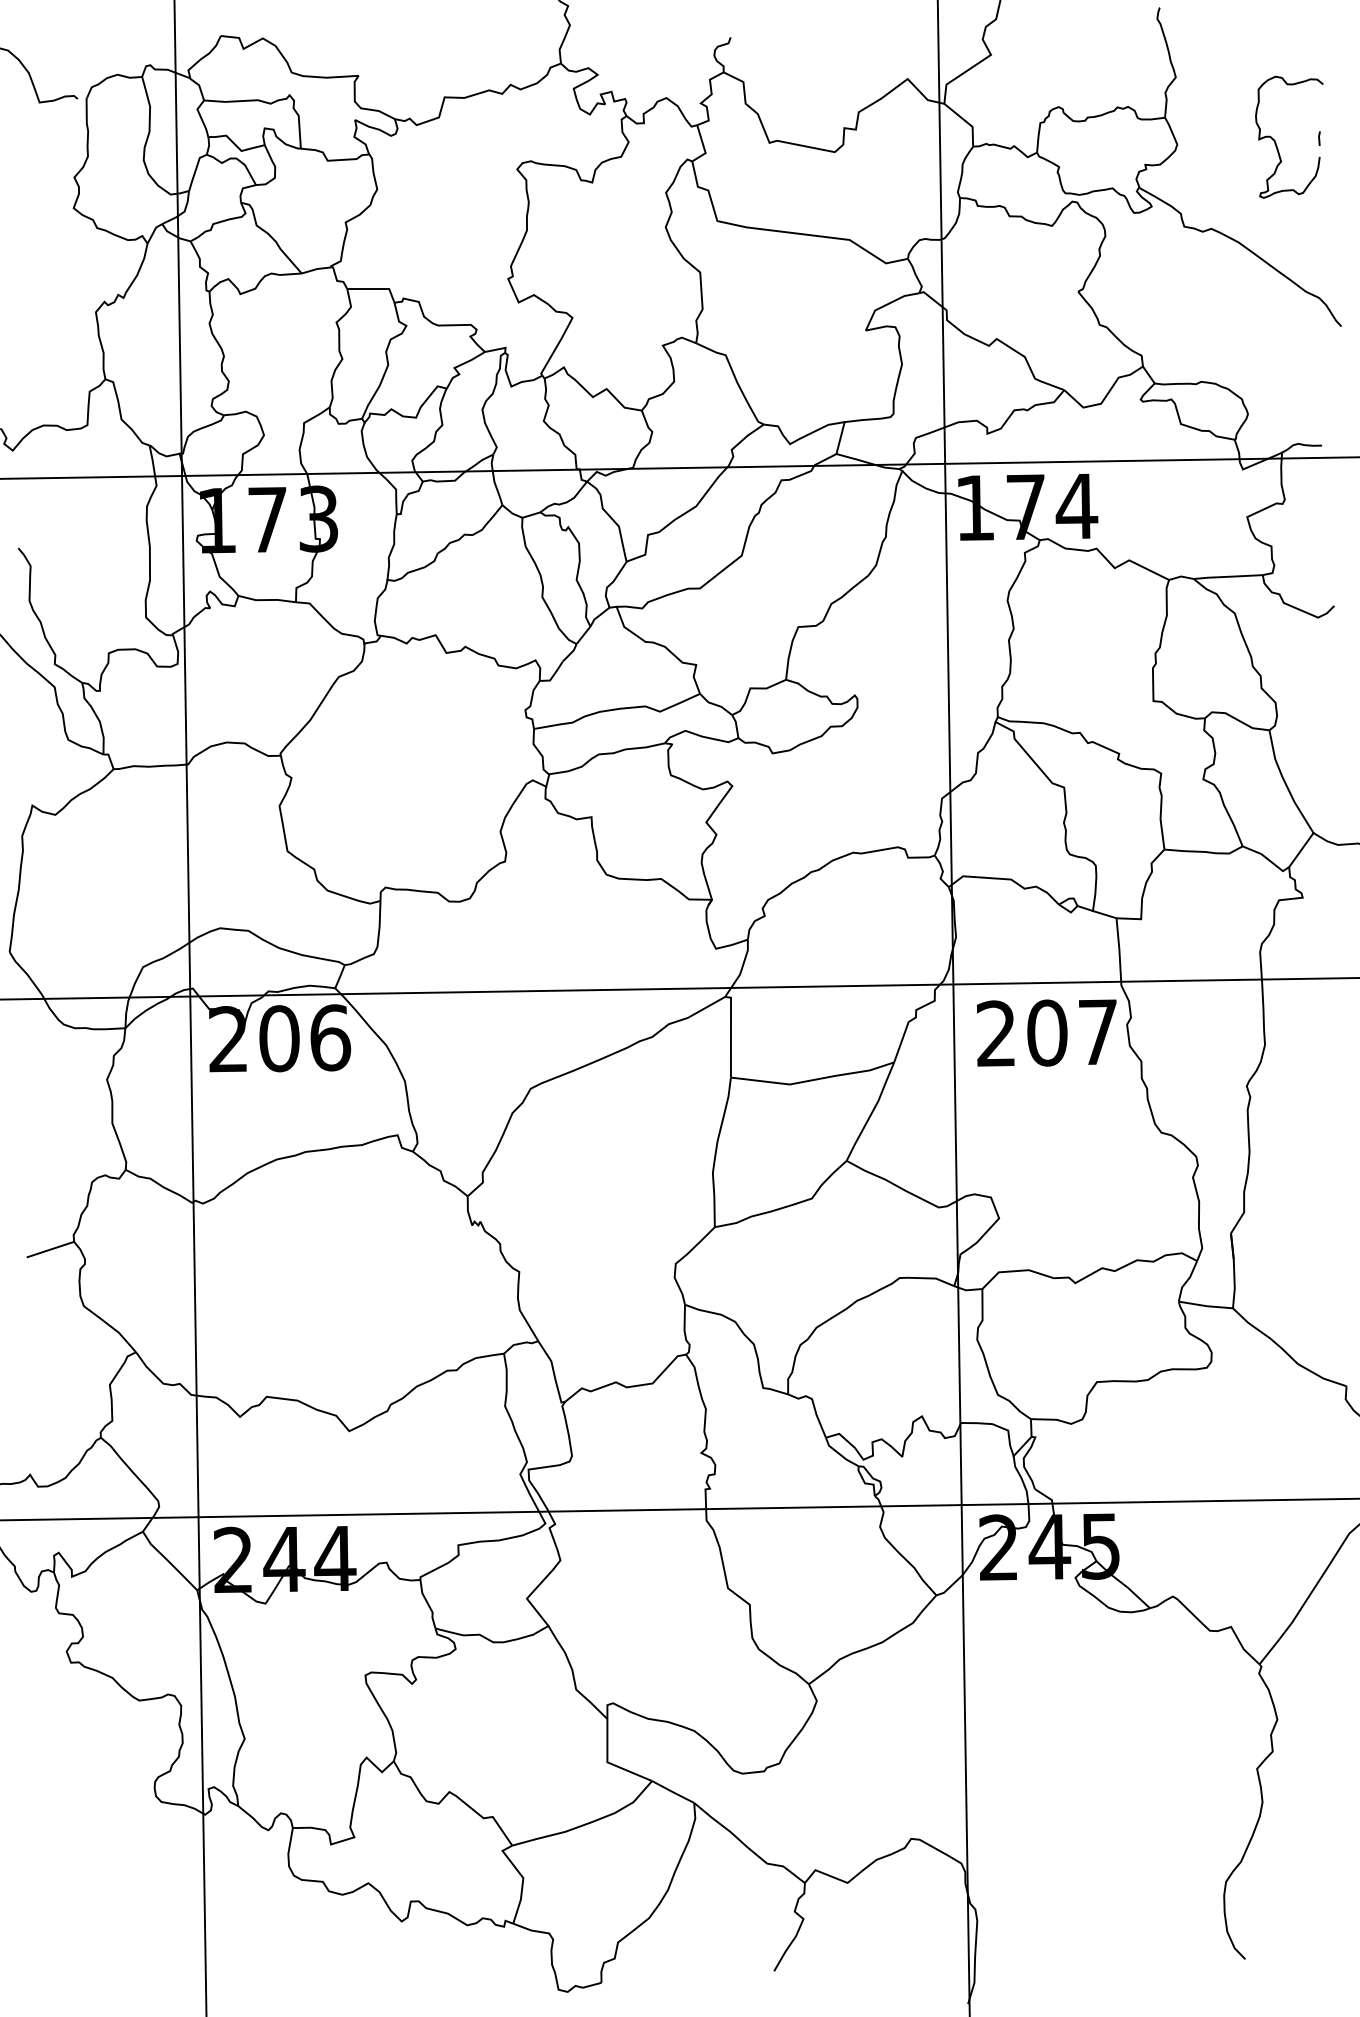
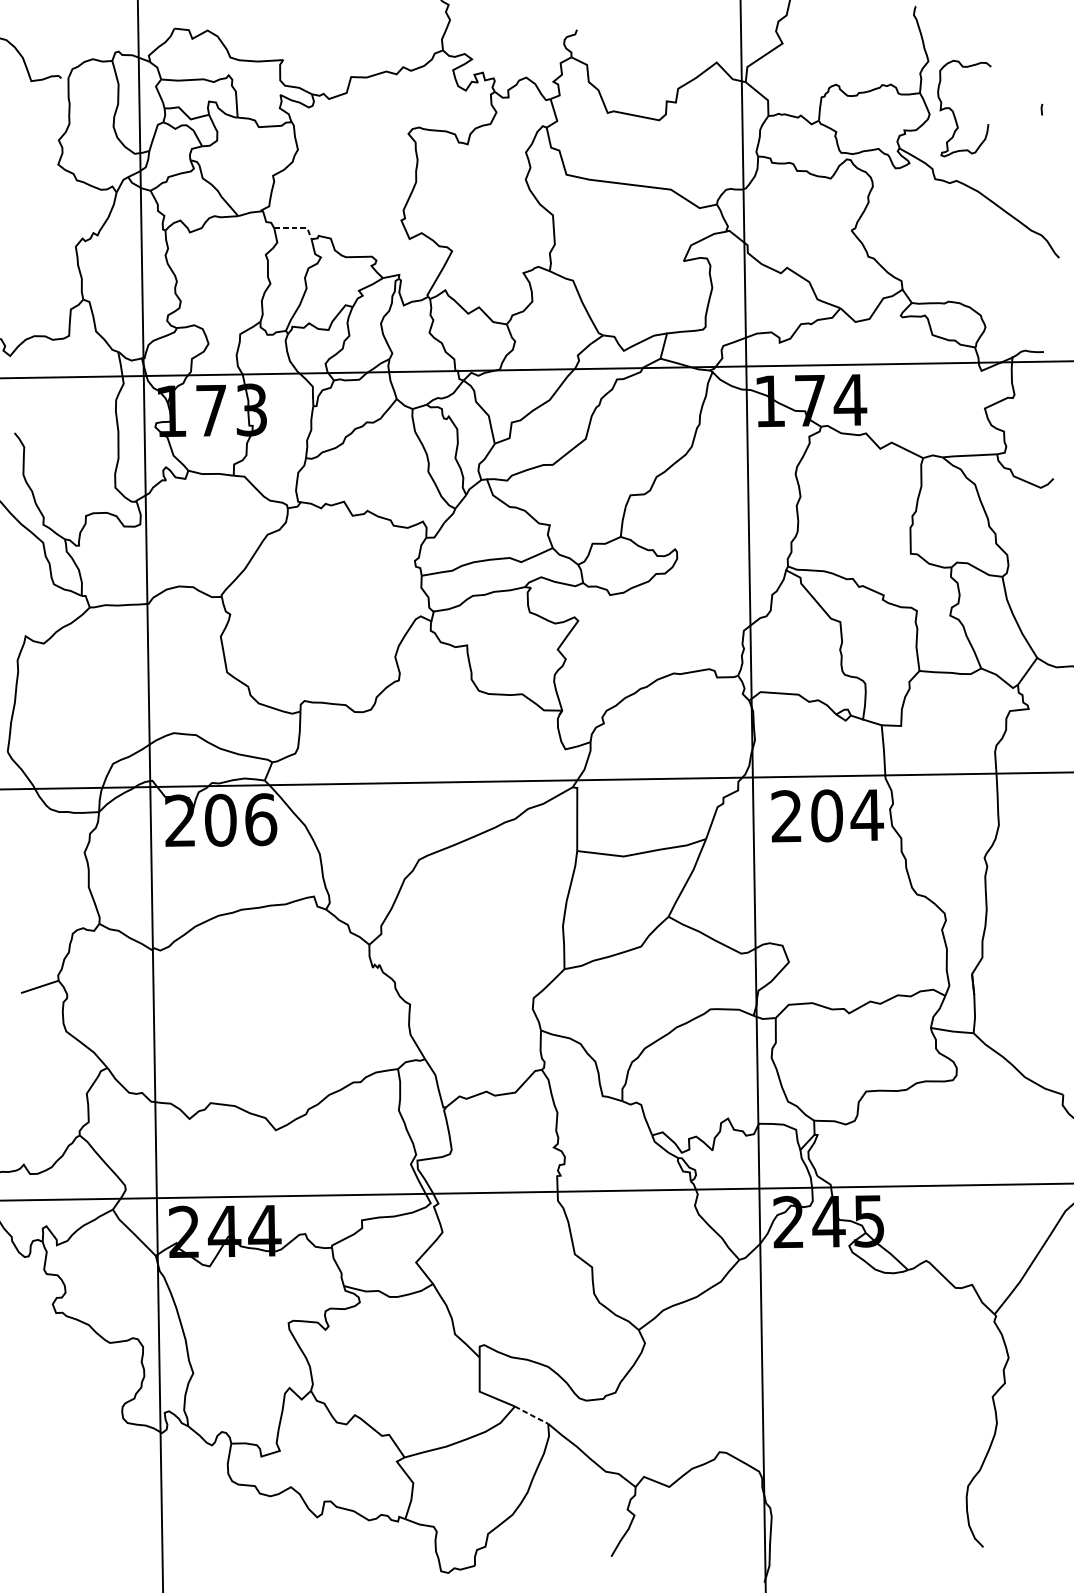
curve: (1276, 142) -> (954, 112), moved
line: (376, 289) -> (297, 228), solid -> dashed
text: (1098, 1031) -> (867, 814), 207 -> 204
line: (673, 1792) -> (531, 1415), solid -> dashed

